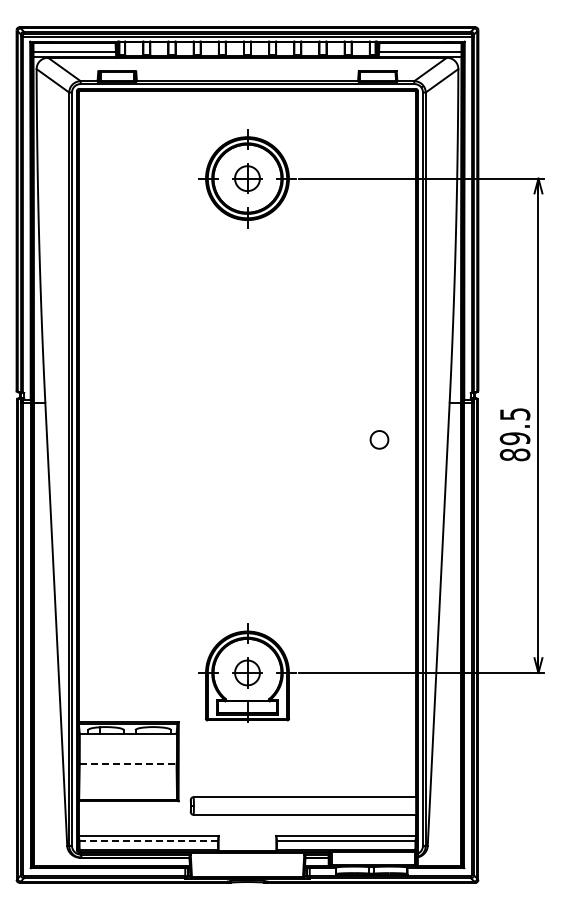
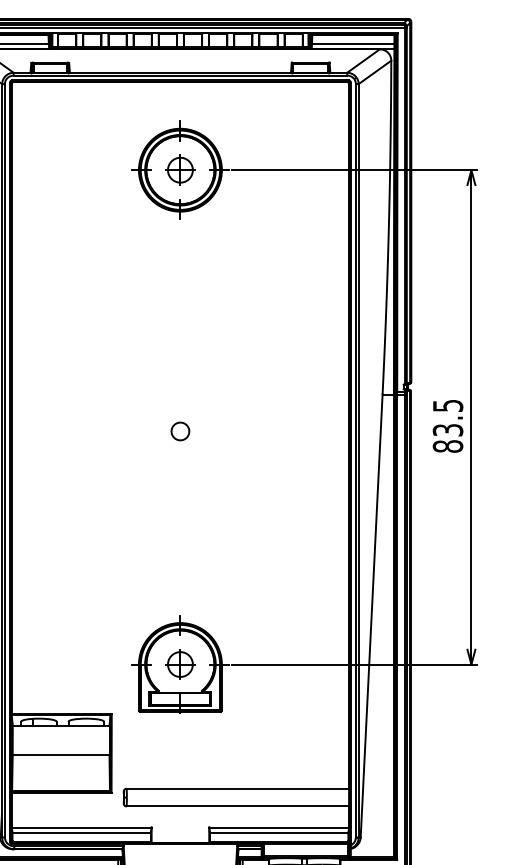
text: (515, 438) -> (448, 430), 89.5 -> 83.5
part: (379, 439) -> (180, 431), moved
line: (128, 763) -> (61, 755), dashed -> solid
line: (148, 841) -> (81, 833), dashed -> solid

